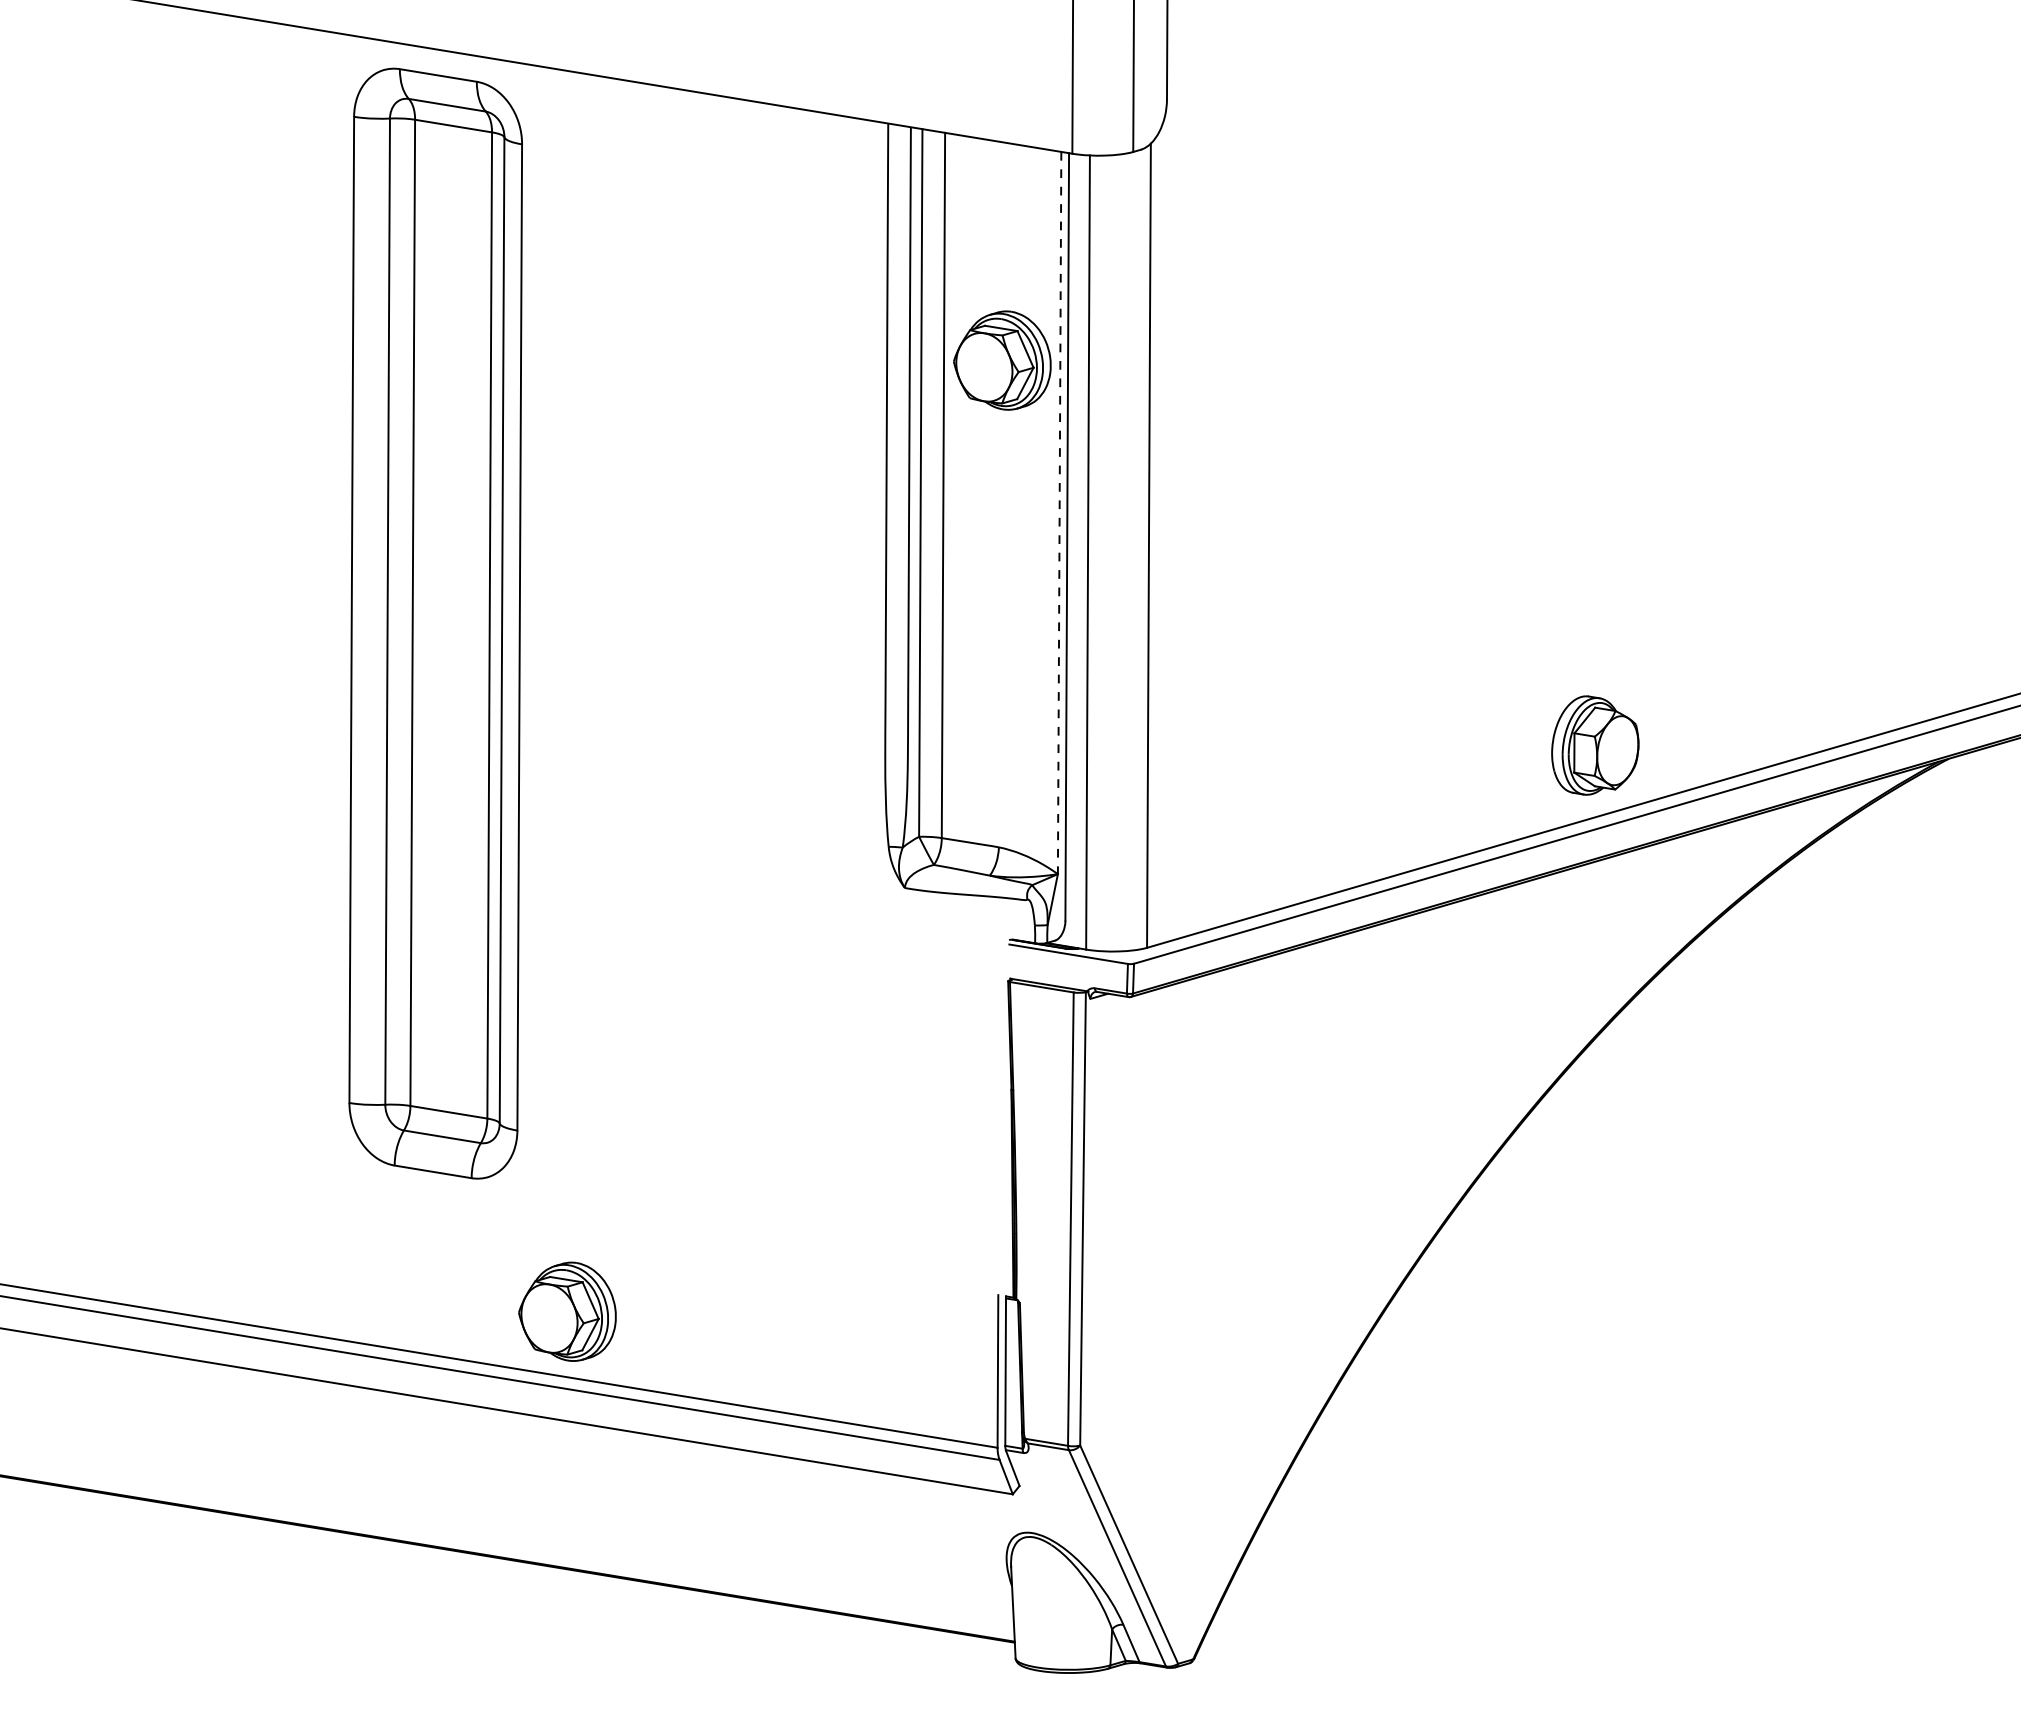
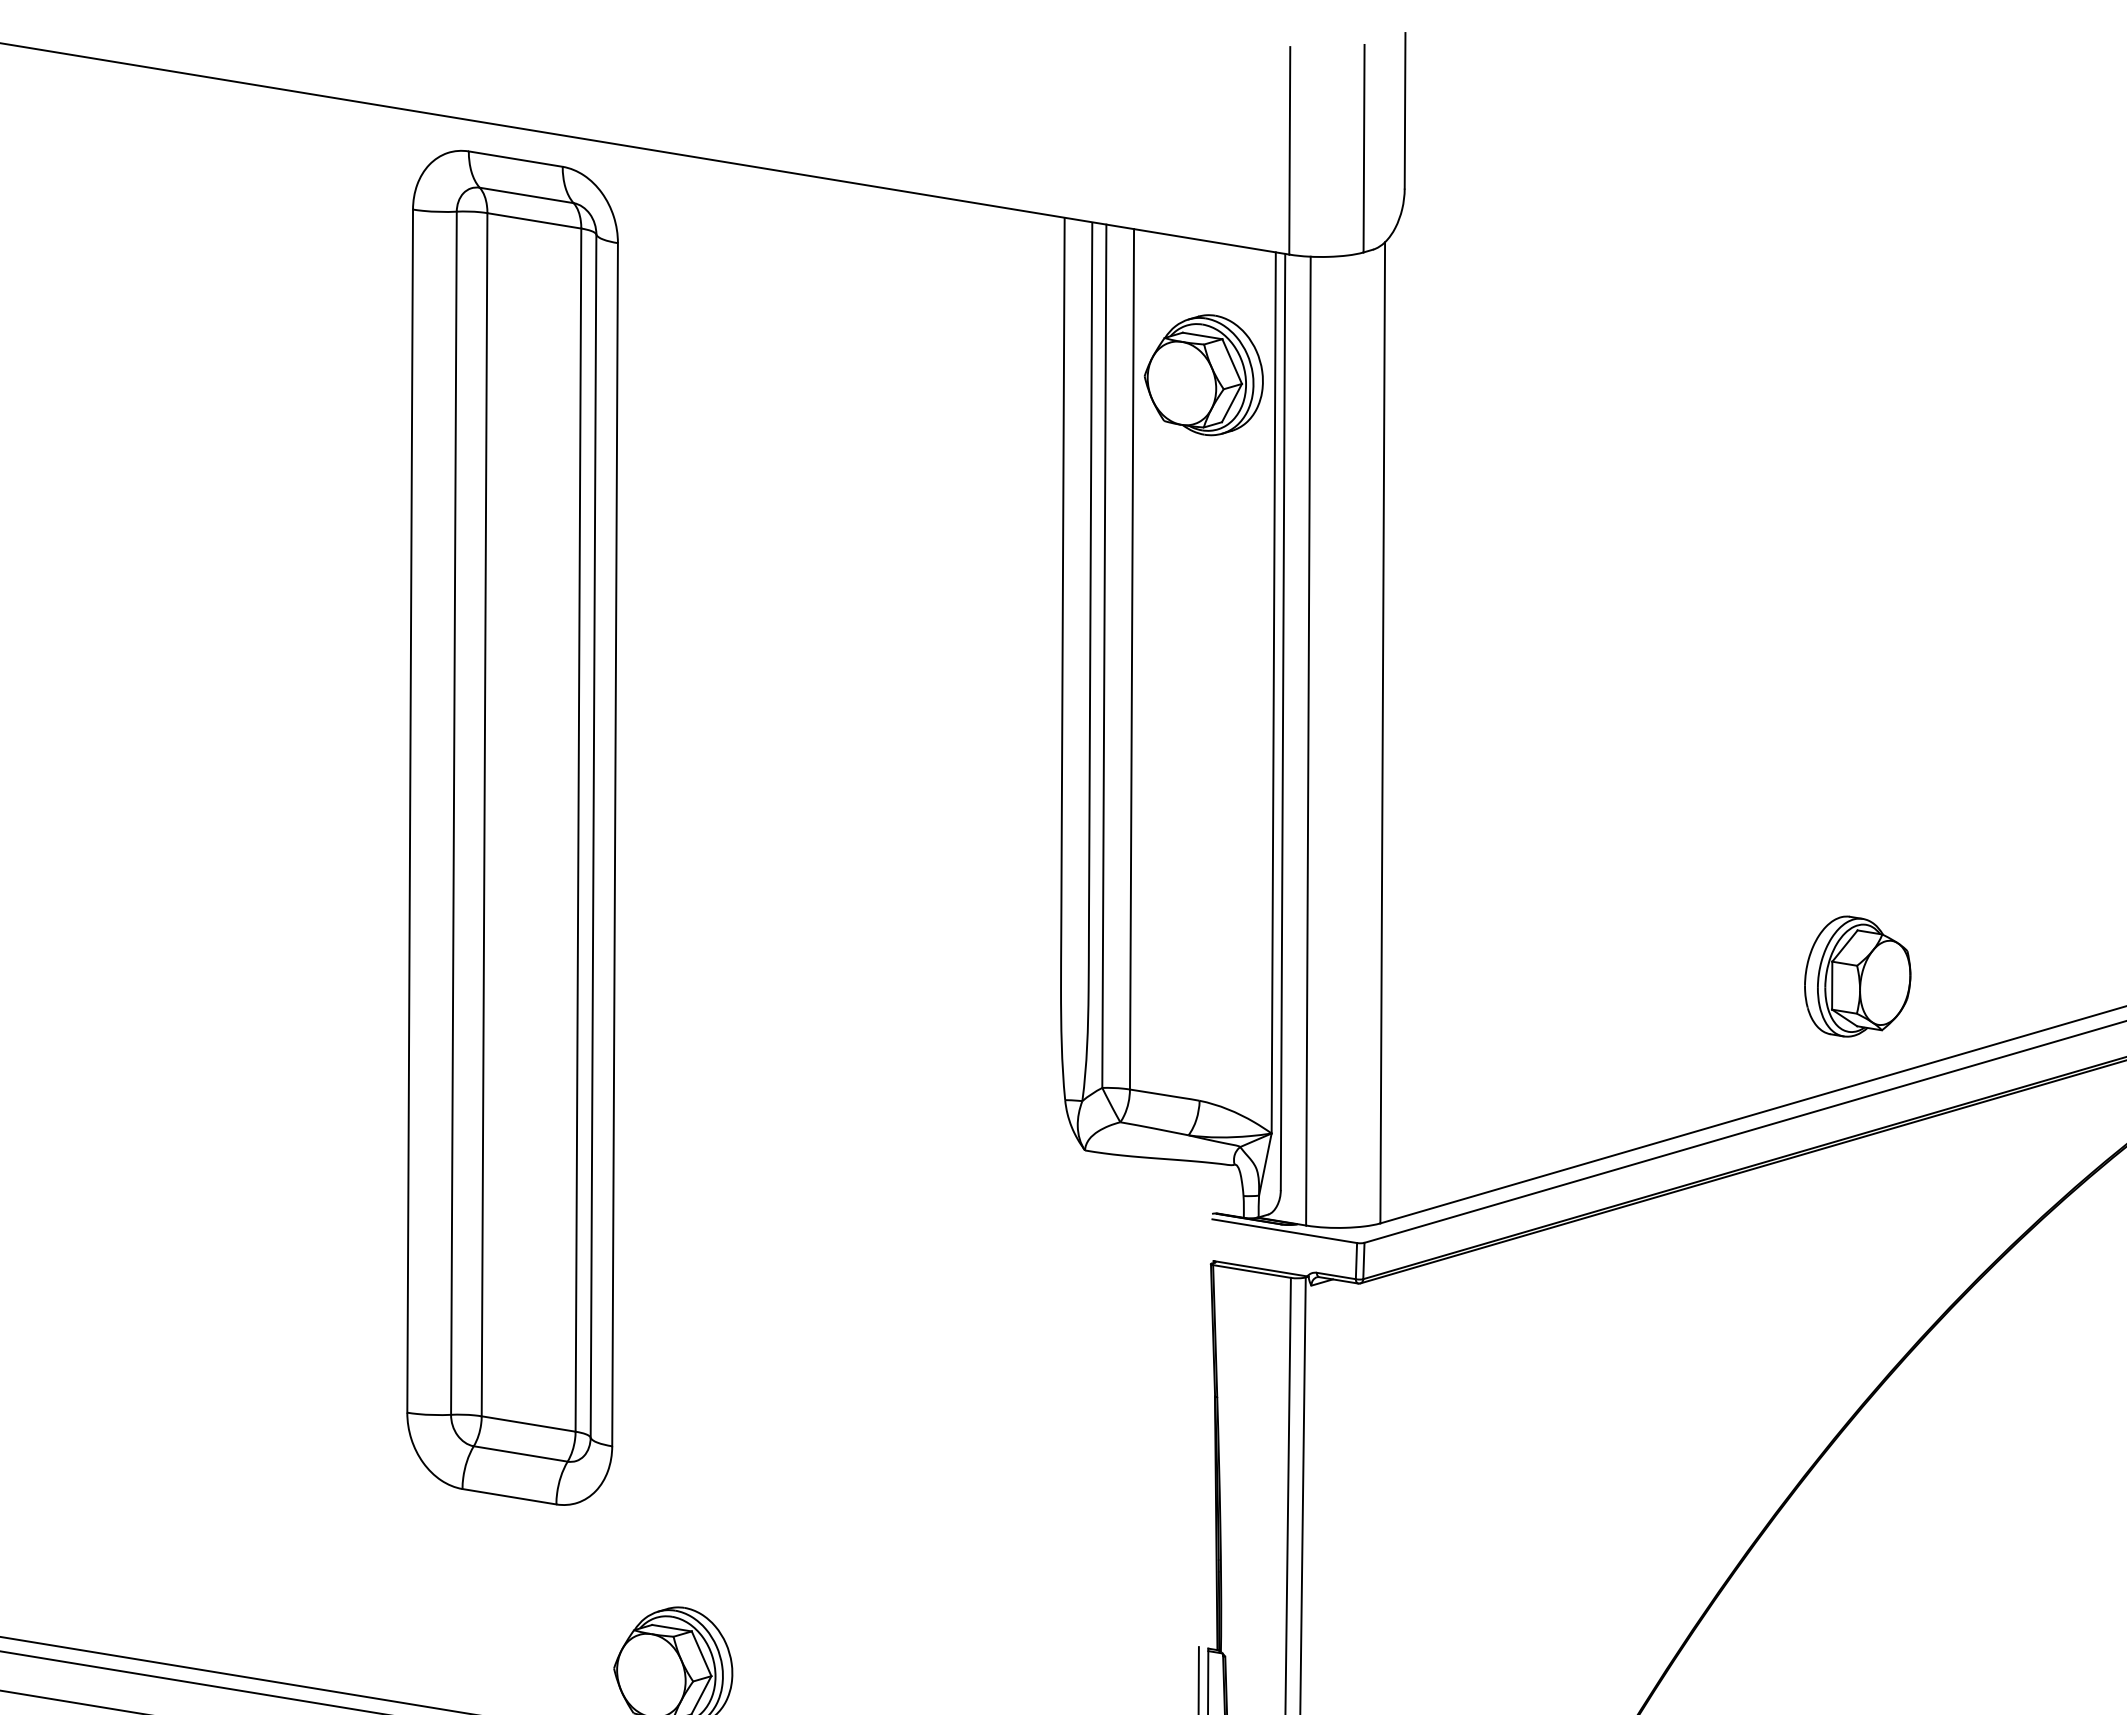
part: (1002, 360) -> (1204, 375), moved
line: (1059, 513) -> (1273, 693), dashed -> solid
part: (1595, 745) -> (1857, 976), moved

